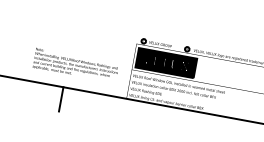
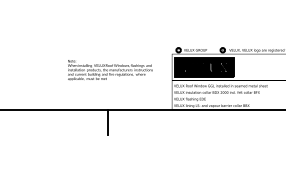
text: (76, 65) -> (110, 70), moved

